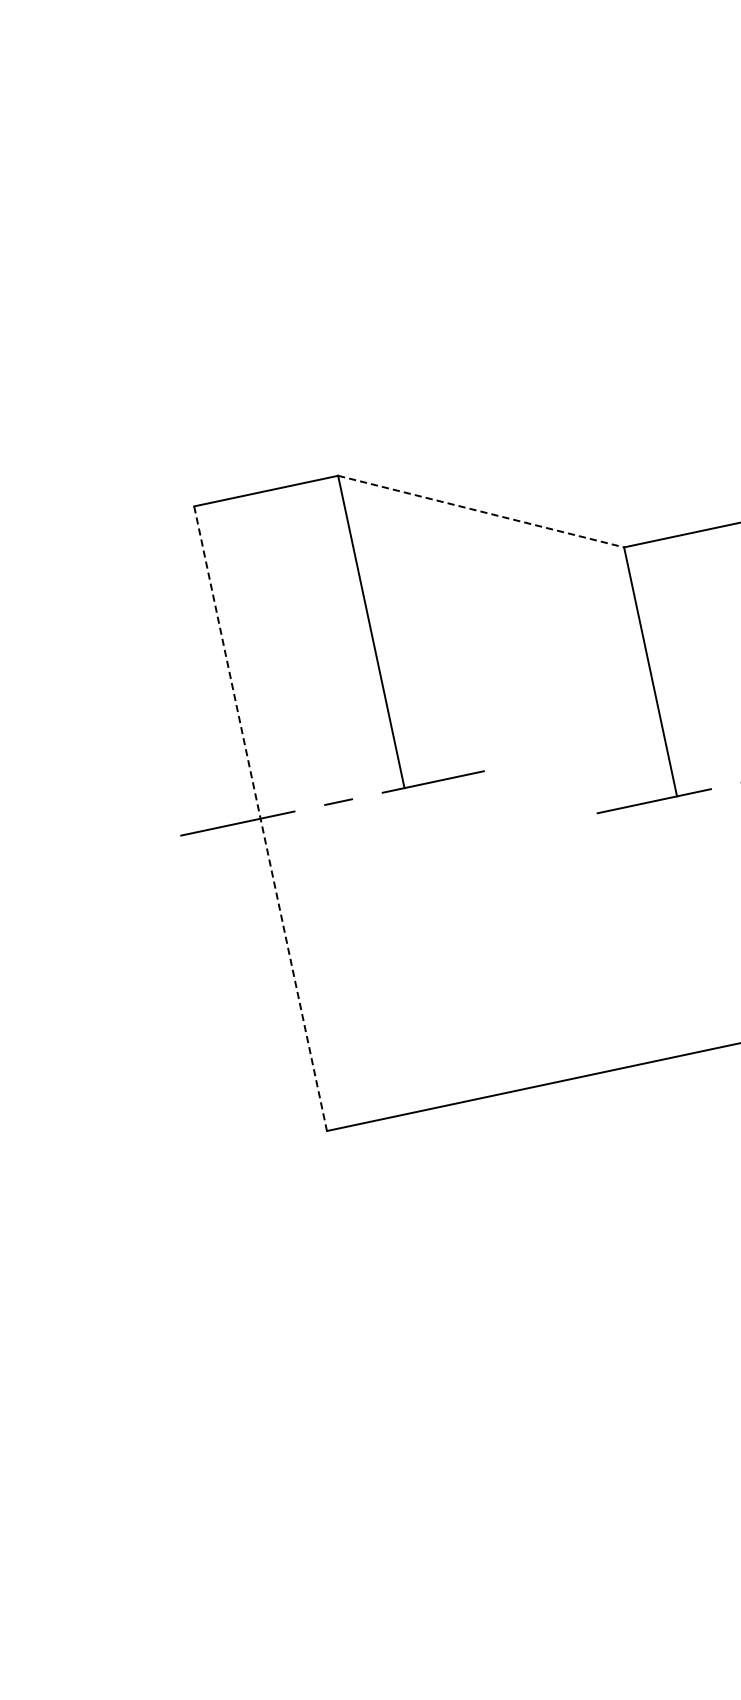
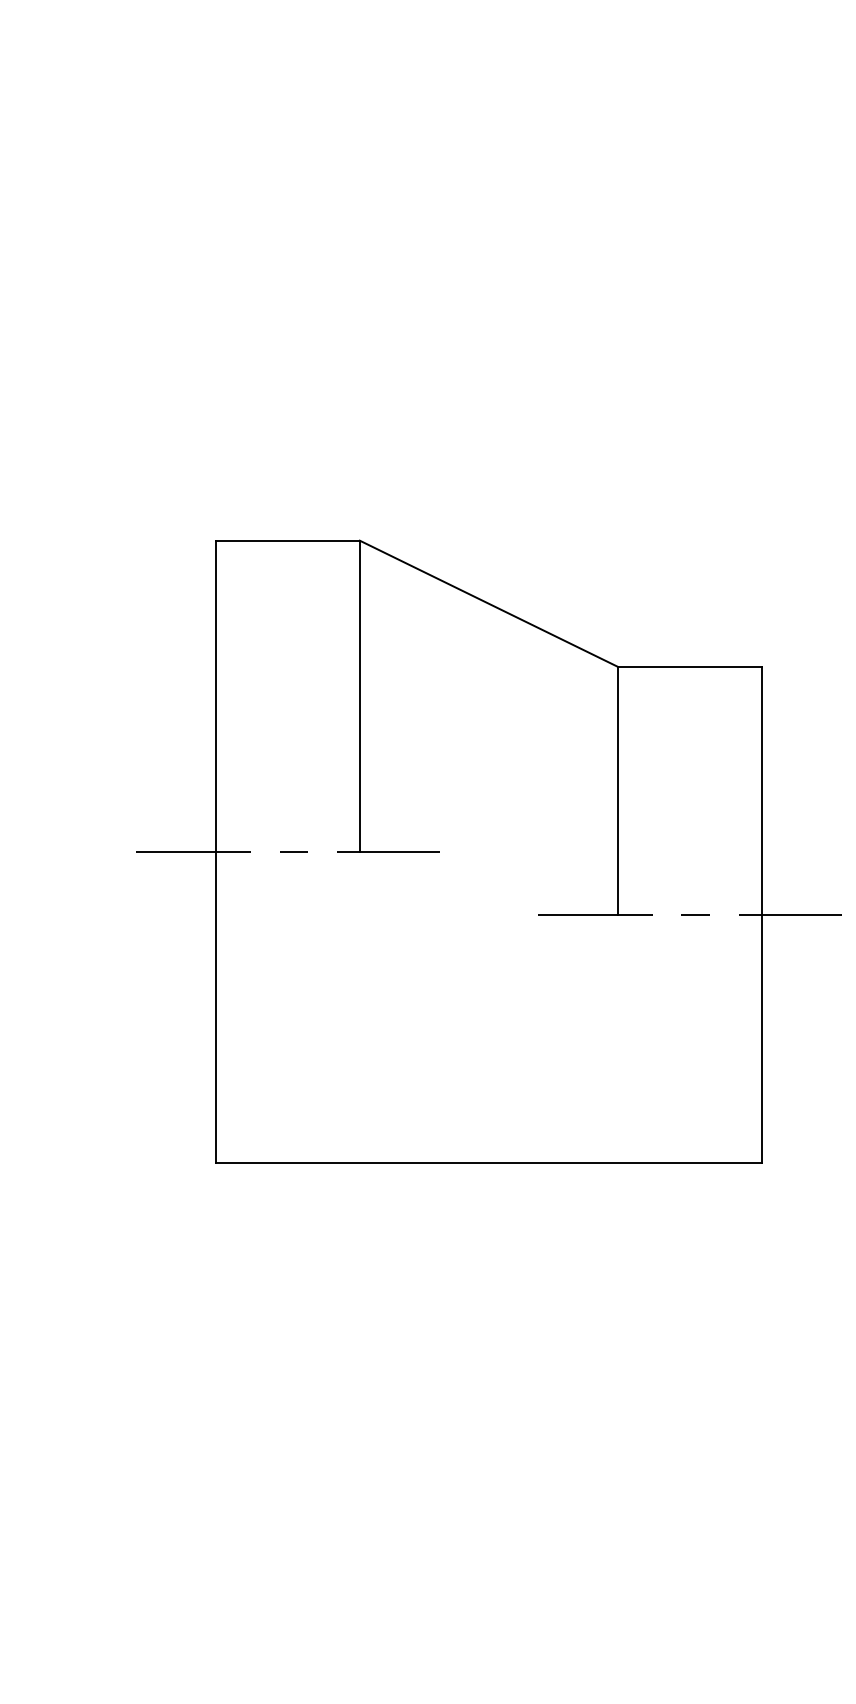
line: (480, 511) -> (488, 603), dashed -> solid
line: (260, 819) -> (216, 852), dashed -> solid

